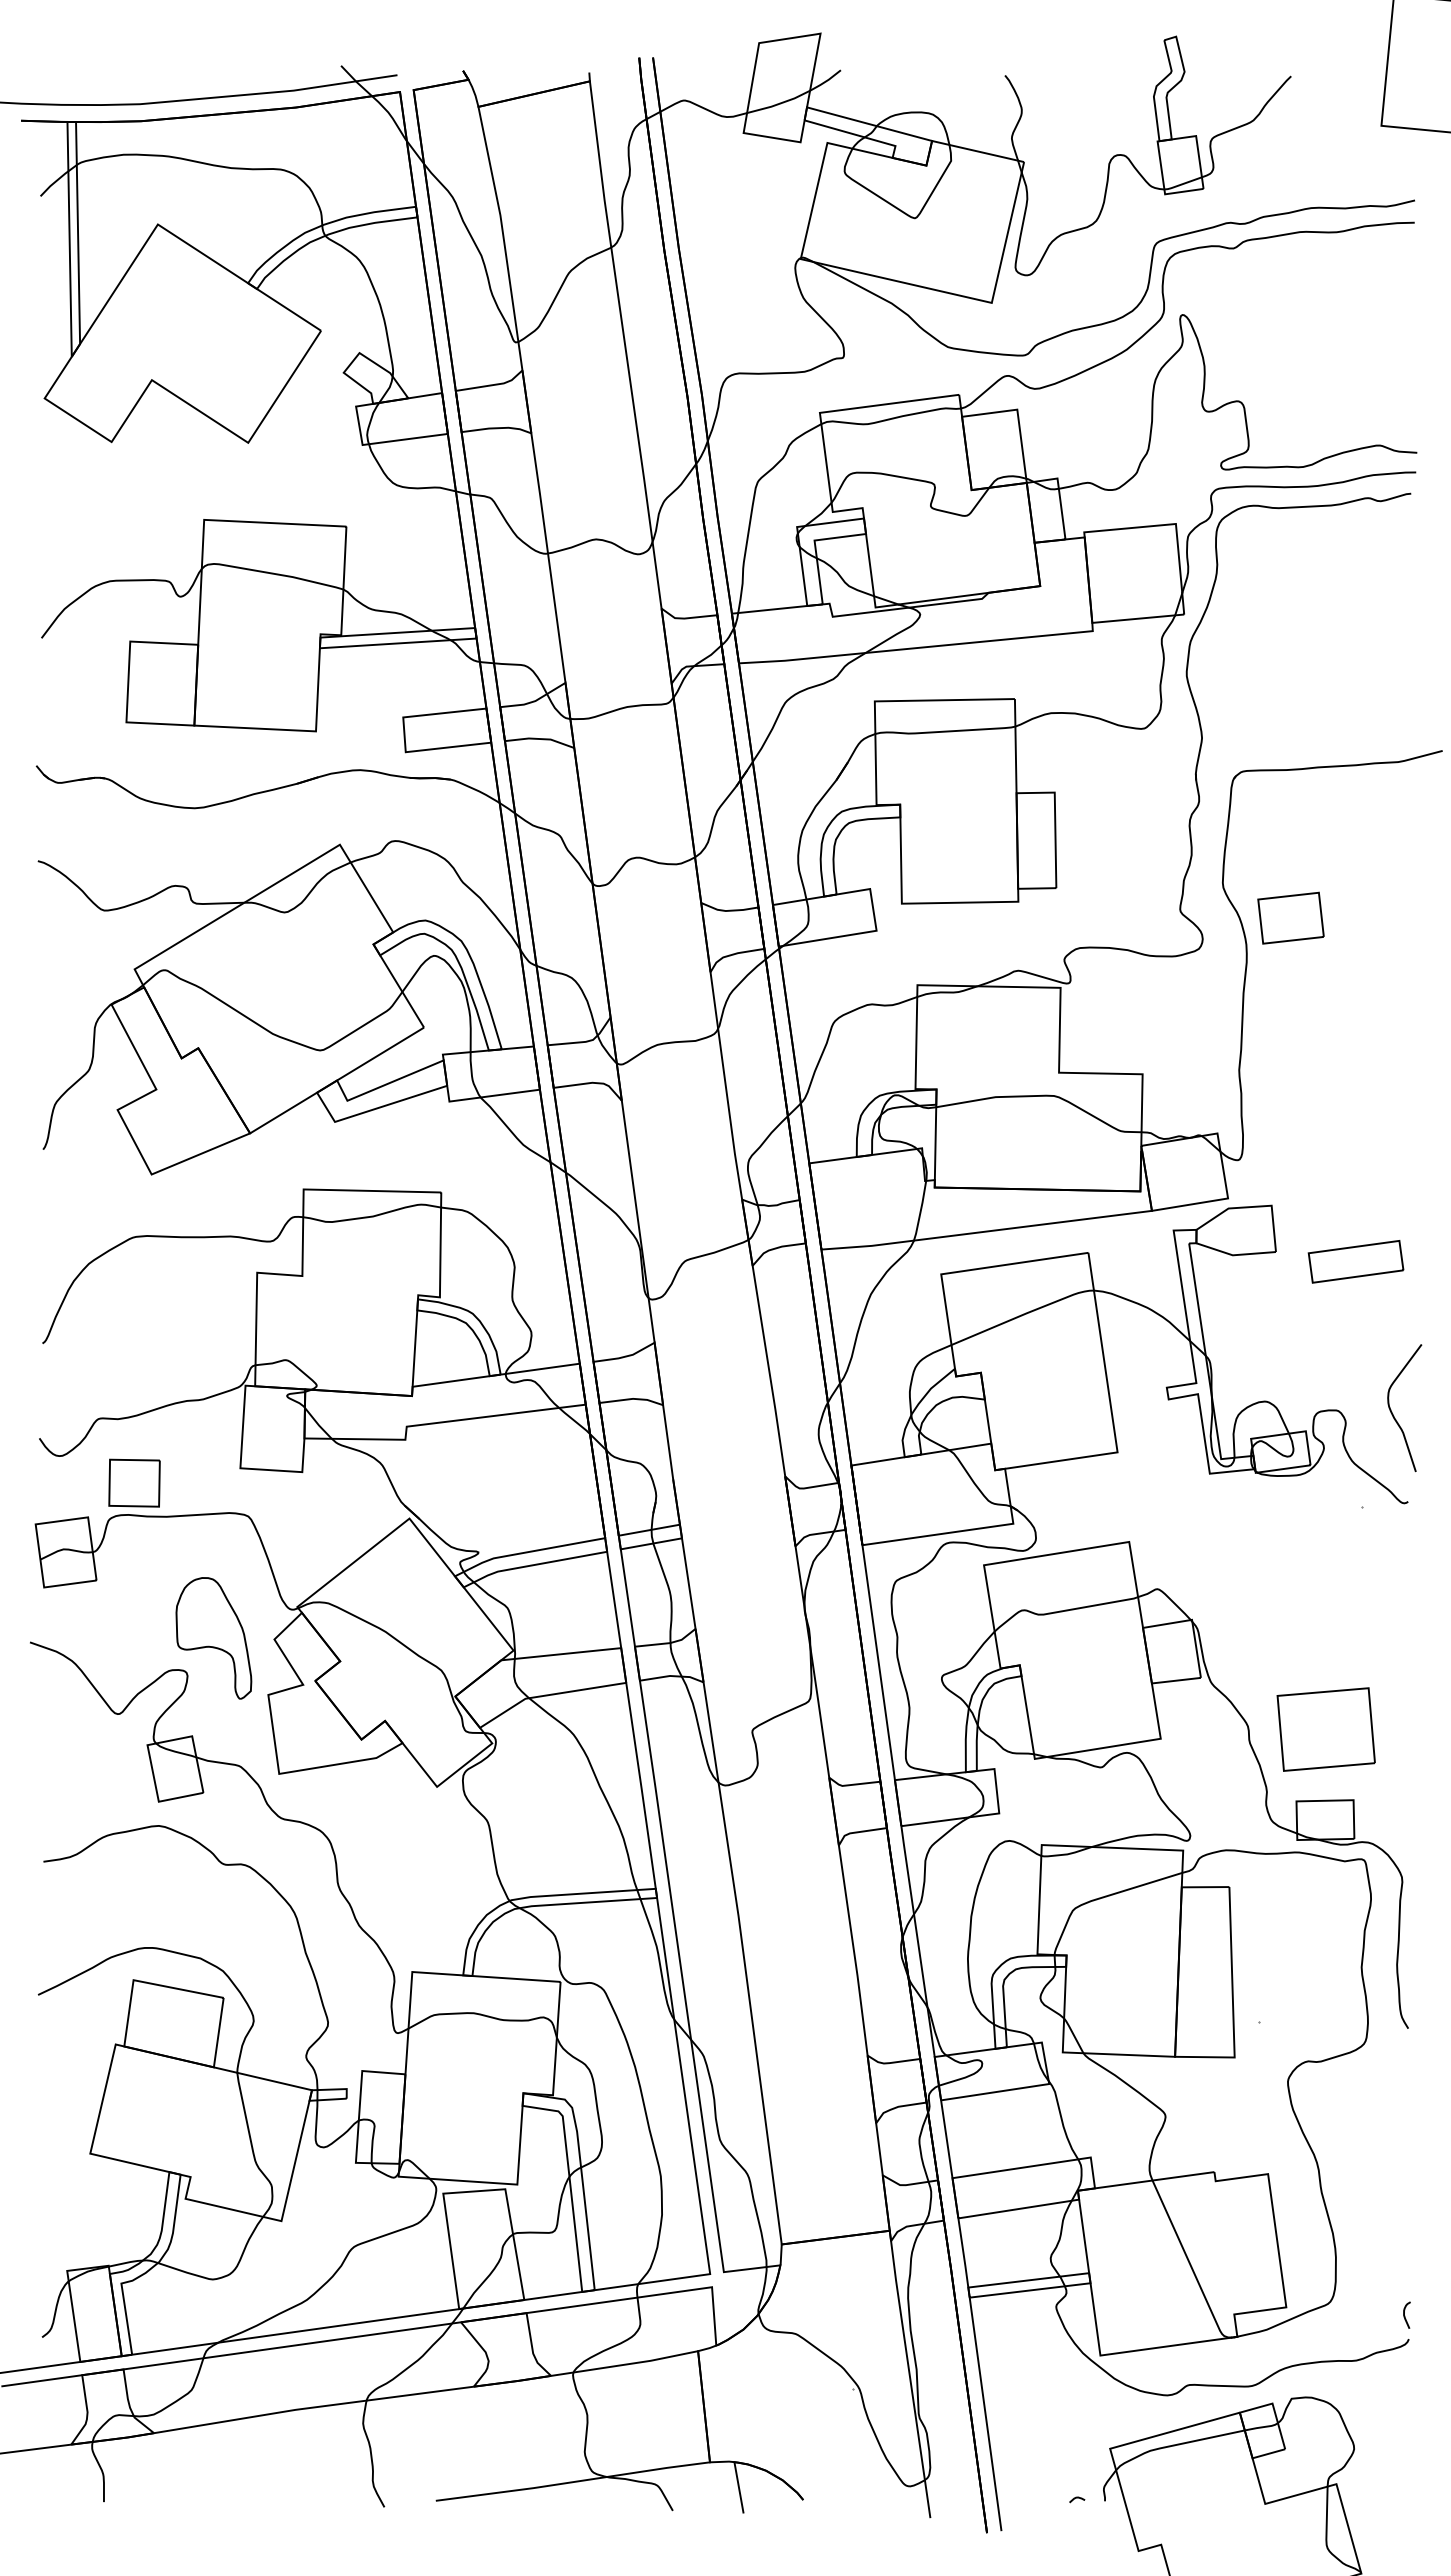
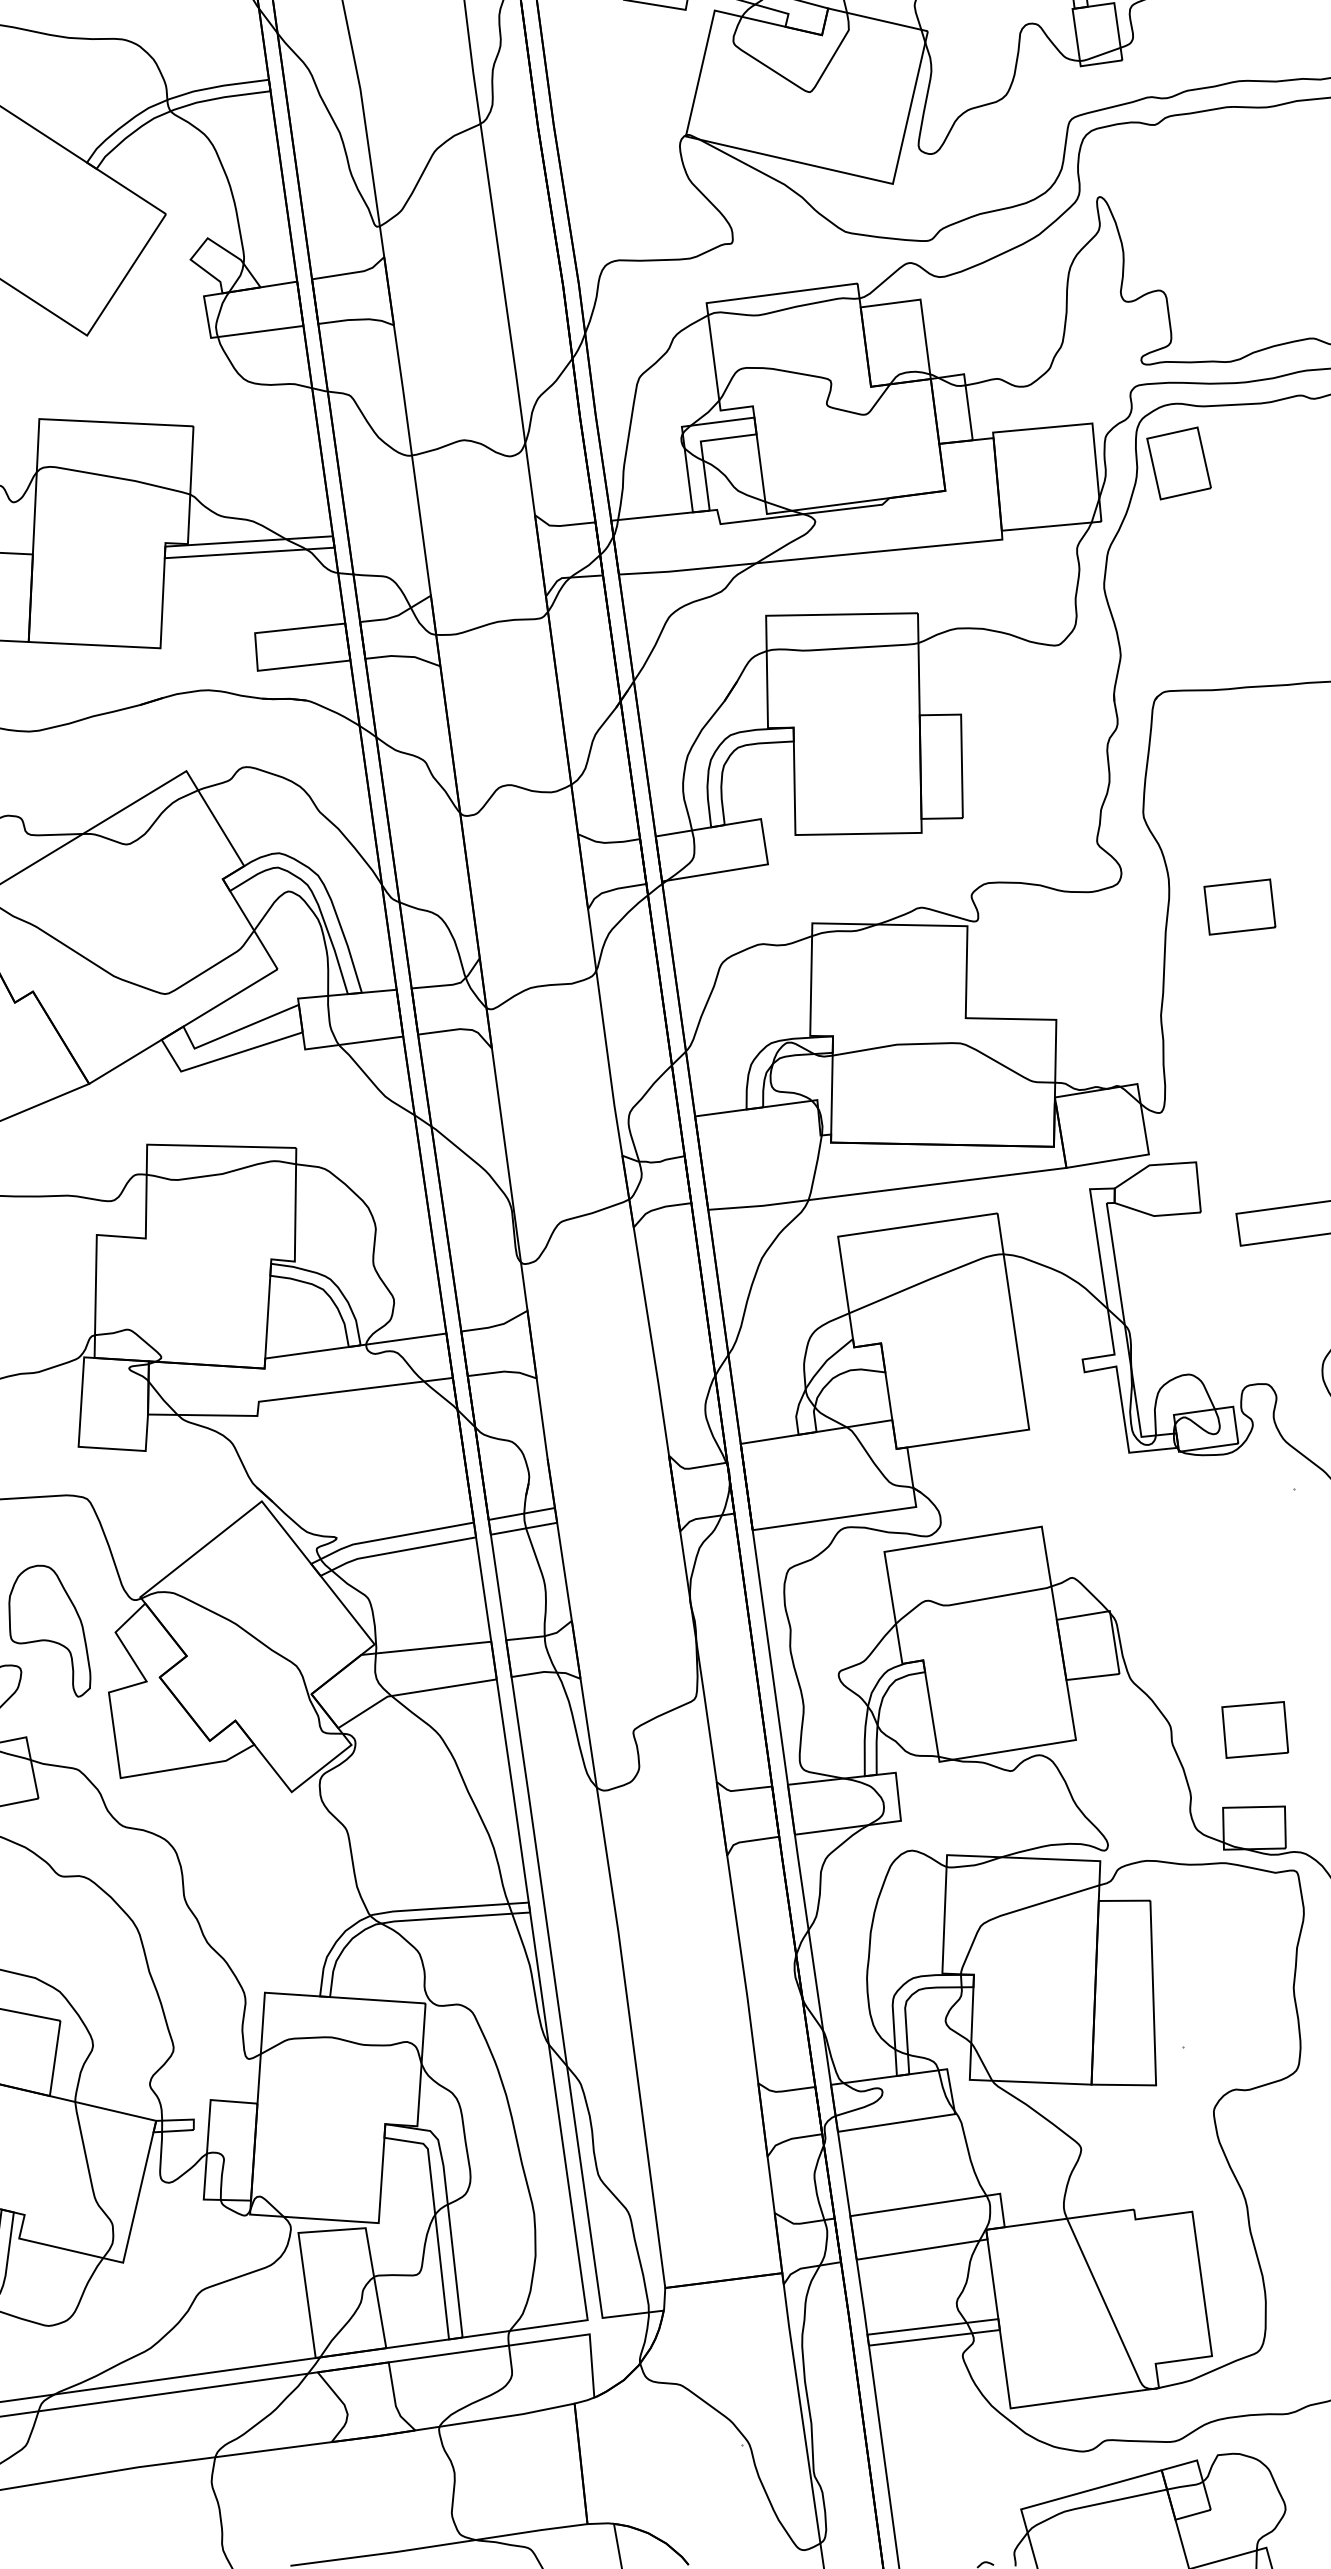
part: (1255, 560) -> (1178, 463), added
part: (1290, 917) -> (1239, 906), moved
part: (1325, 1729) -> (1254, 1729), size x0.62

